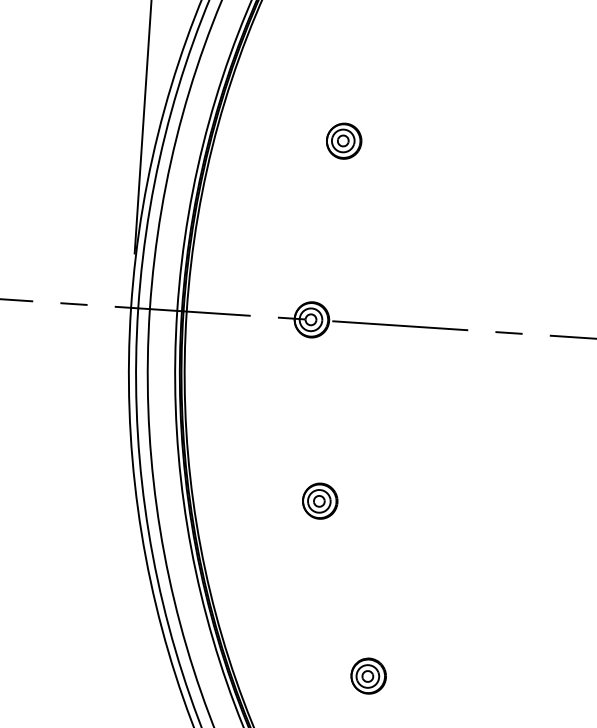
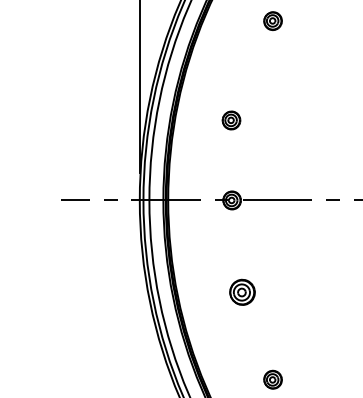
part: (344, 141) -> (231, 120), moved
part: (320, 501) -> (242, 292), size x1.4

